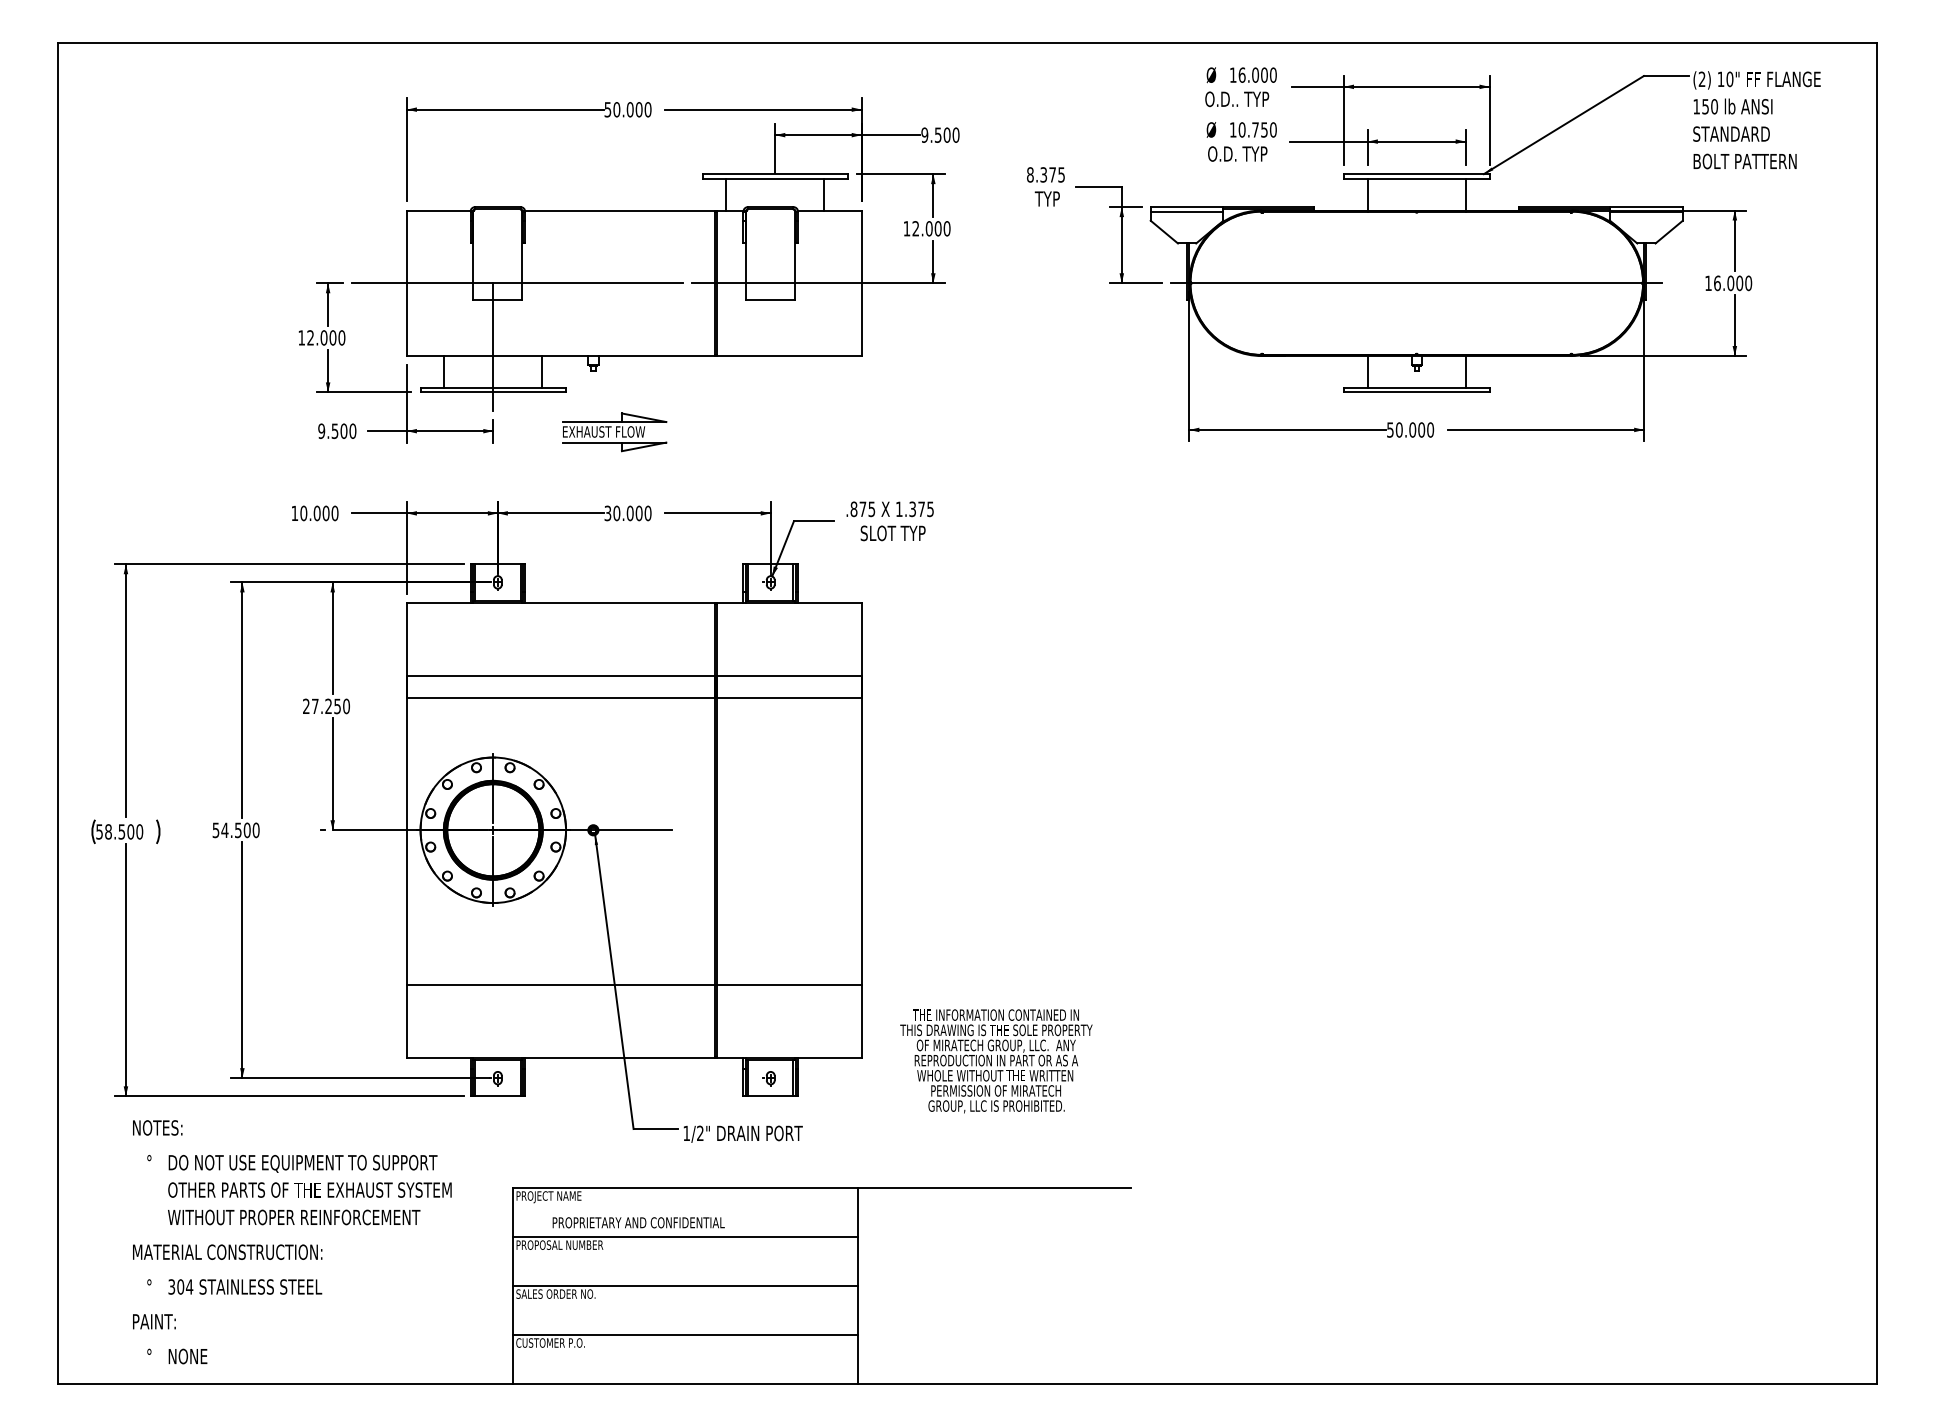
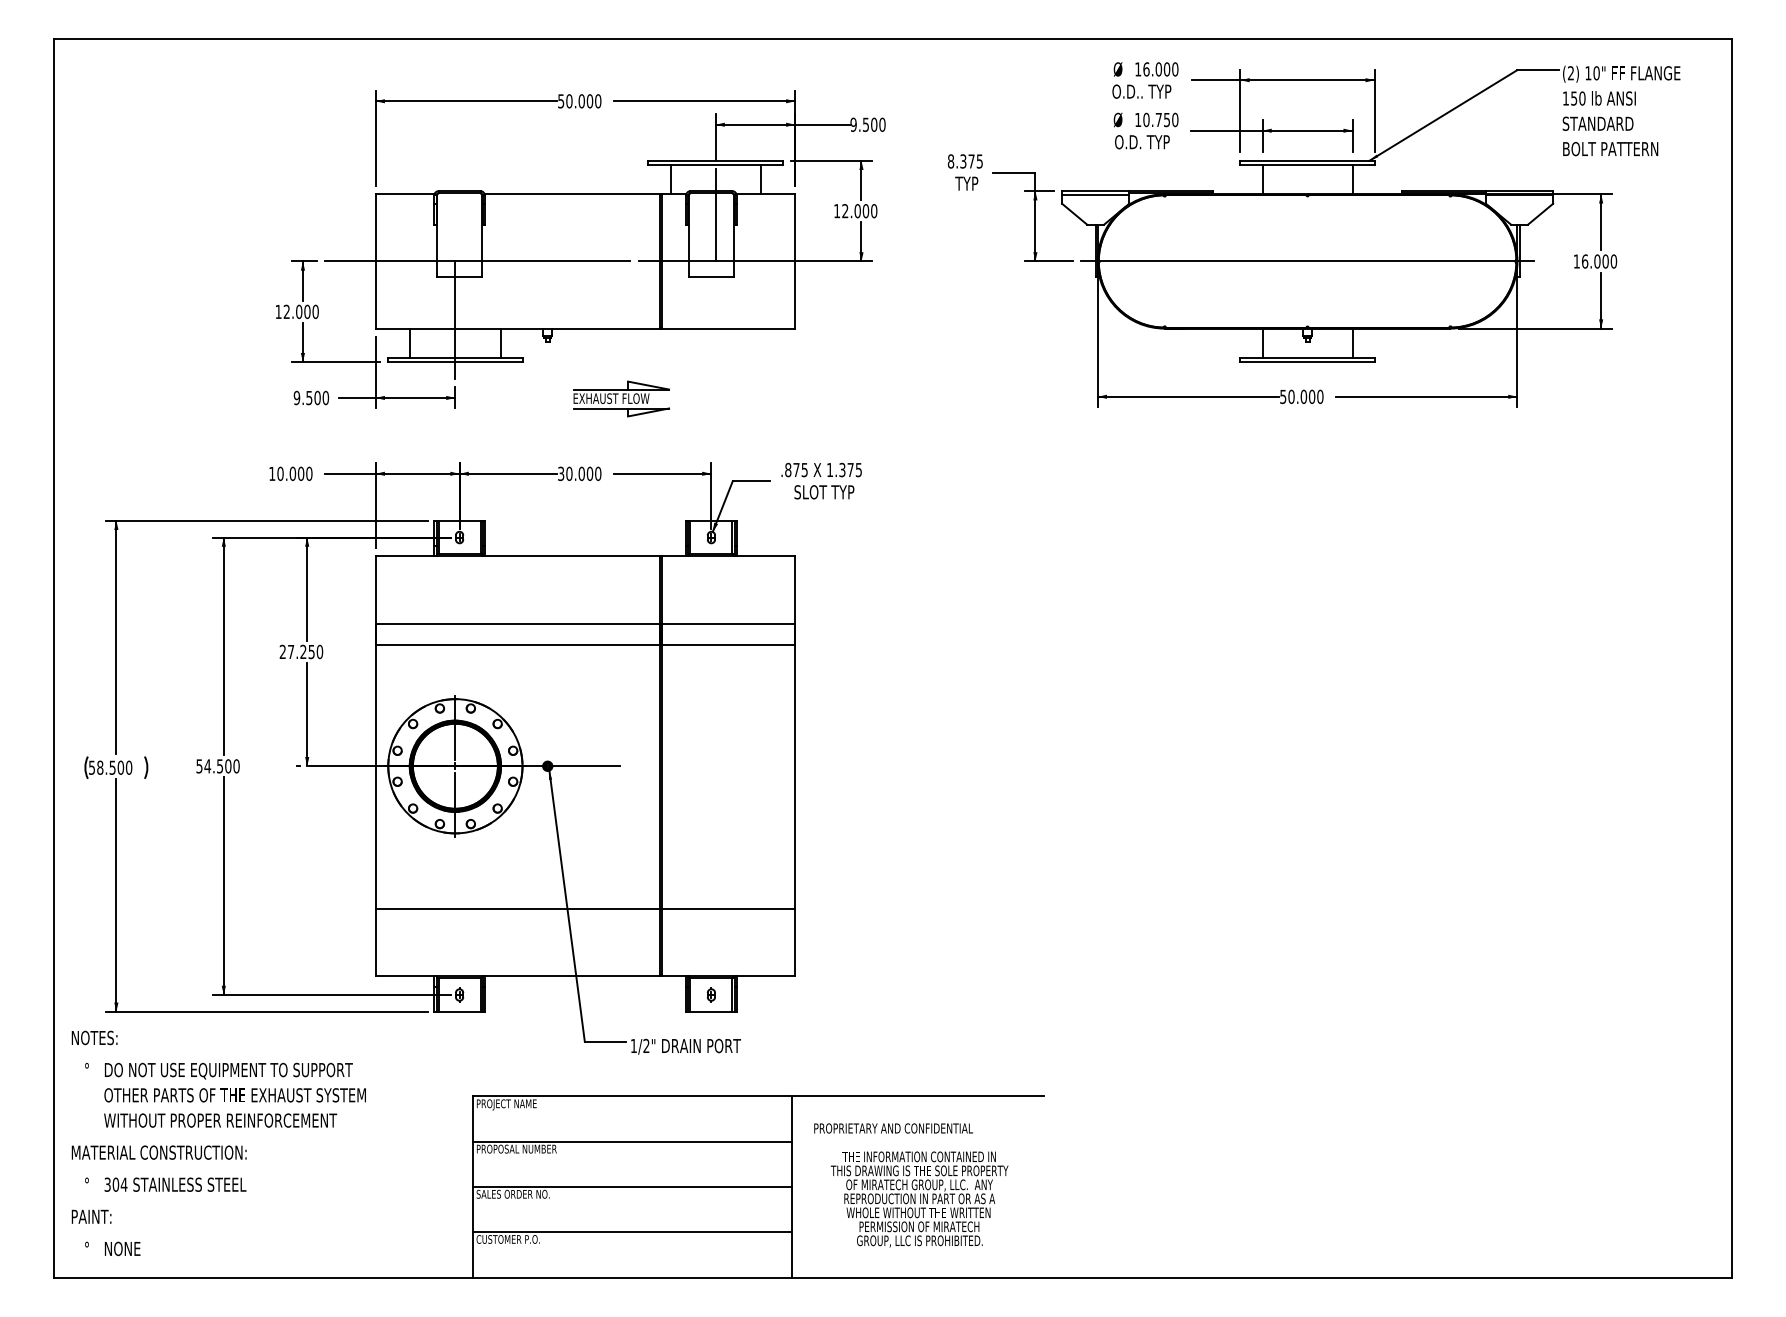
line: (775, 232) -> (715, 214), added
part: (614, 431) -> (621, 398), moved
text: (996, 1061) -> (919, 1199), moved
text: (638, 1222) -> (893, 1128), moved
text: (291, 1242) -> (218, 1143), moved

